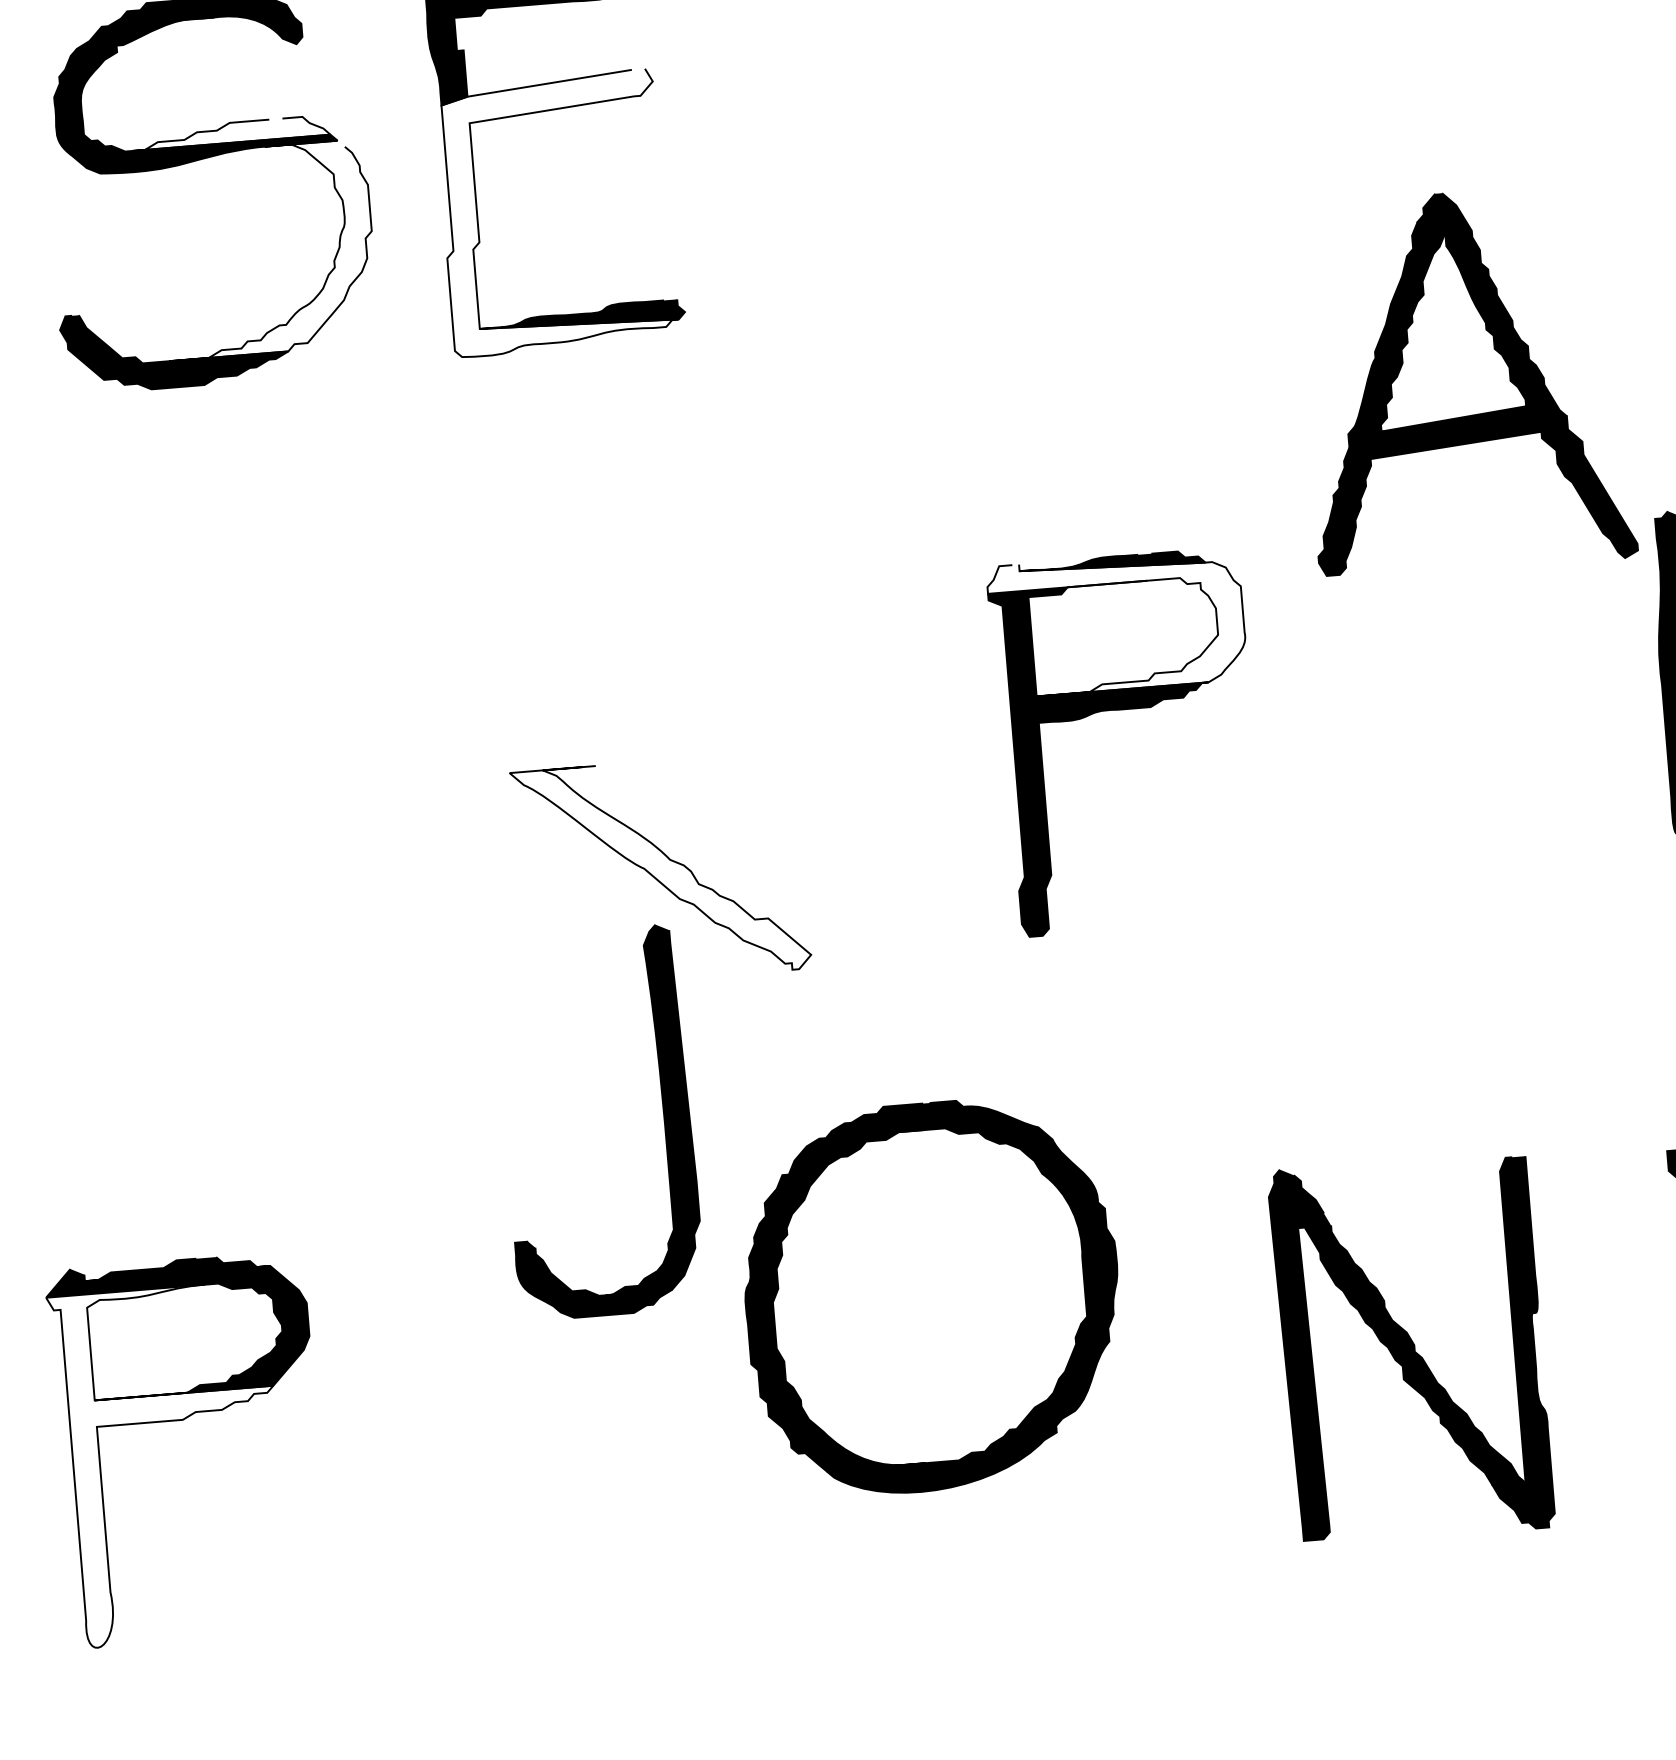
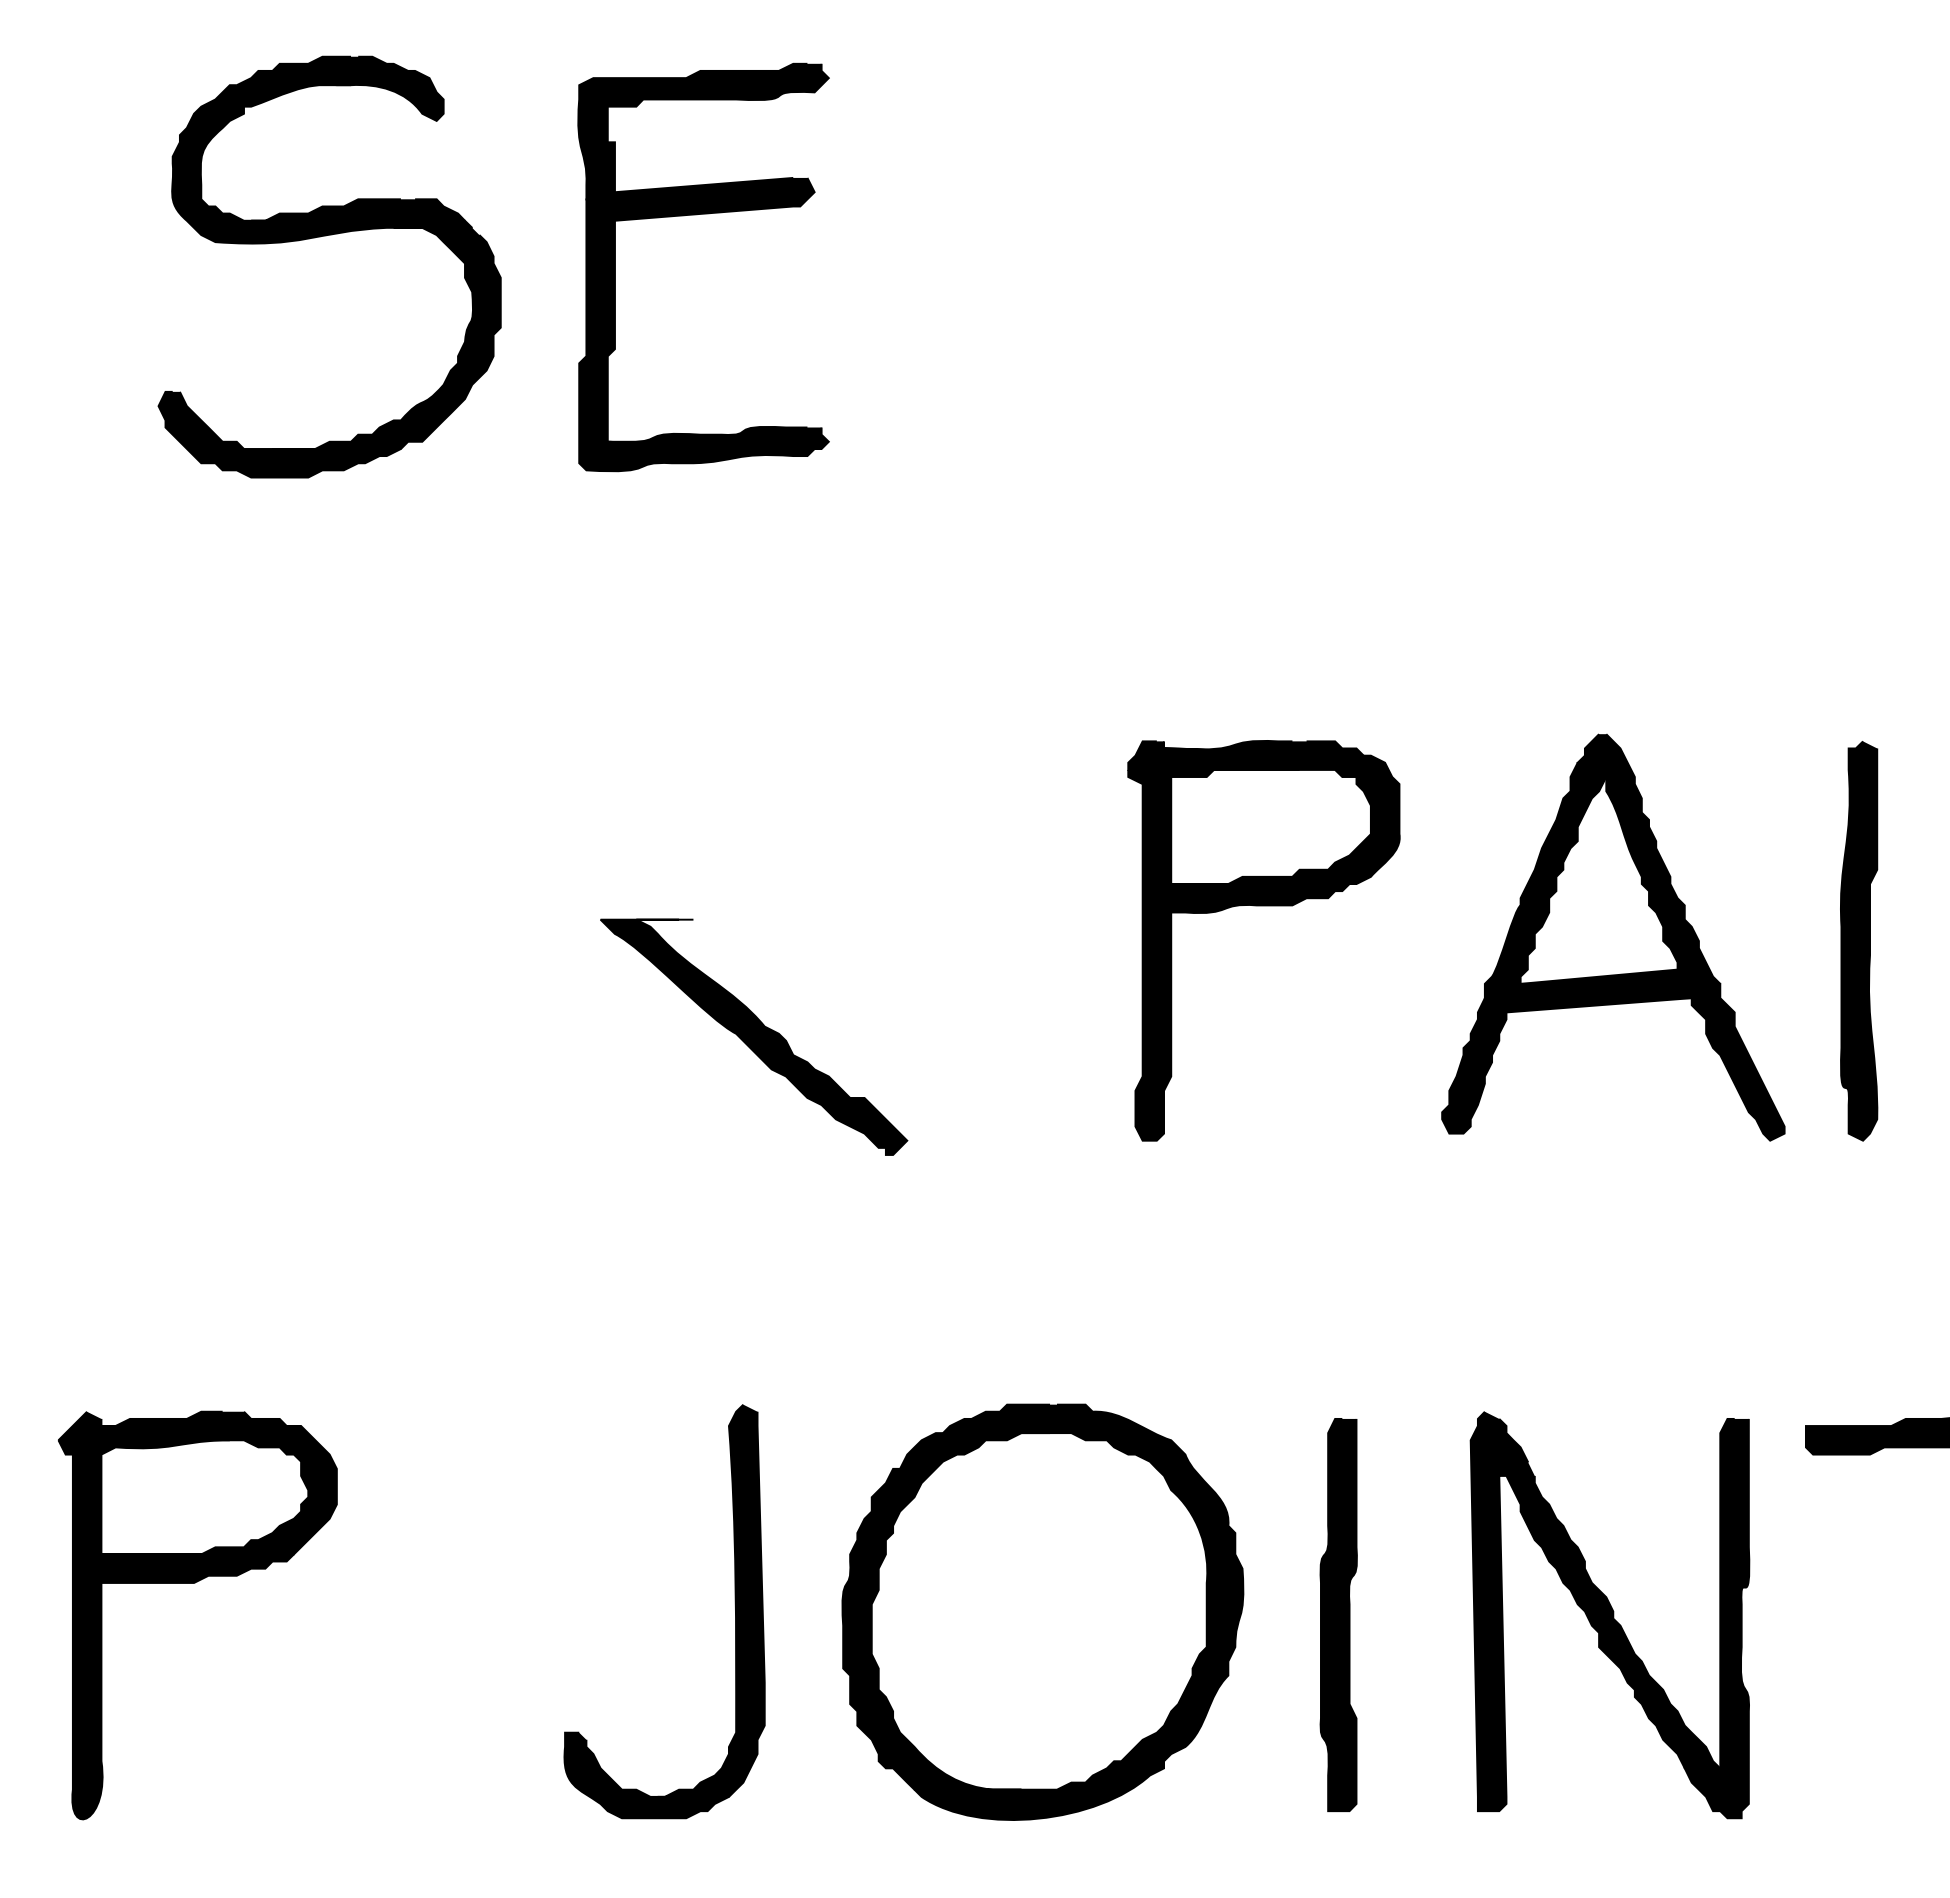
fill: (230, 132) -> (358, 209), added
fill: (556, 213) -> (700, 324), added
fill: (266, 249) -> (386, 337), added
part: (1464, 381) -> (1613, 937), moved
fill: (1116, 623) -> (1263, 812), added
fill: (660, 869) -> (753, 1036), added
part: (662, 1110) -> (734, 1604), moved
part: (931, 1296) -> (1042, 1611), moved
part: (1411, 1349) -> (1609, 1615), moved
part: (1247, 1362) -> (1338, 1615), added
fill: (169, 1464) -> (175, 1629), added

